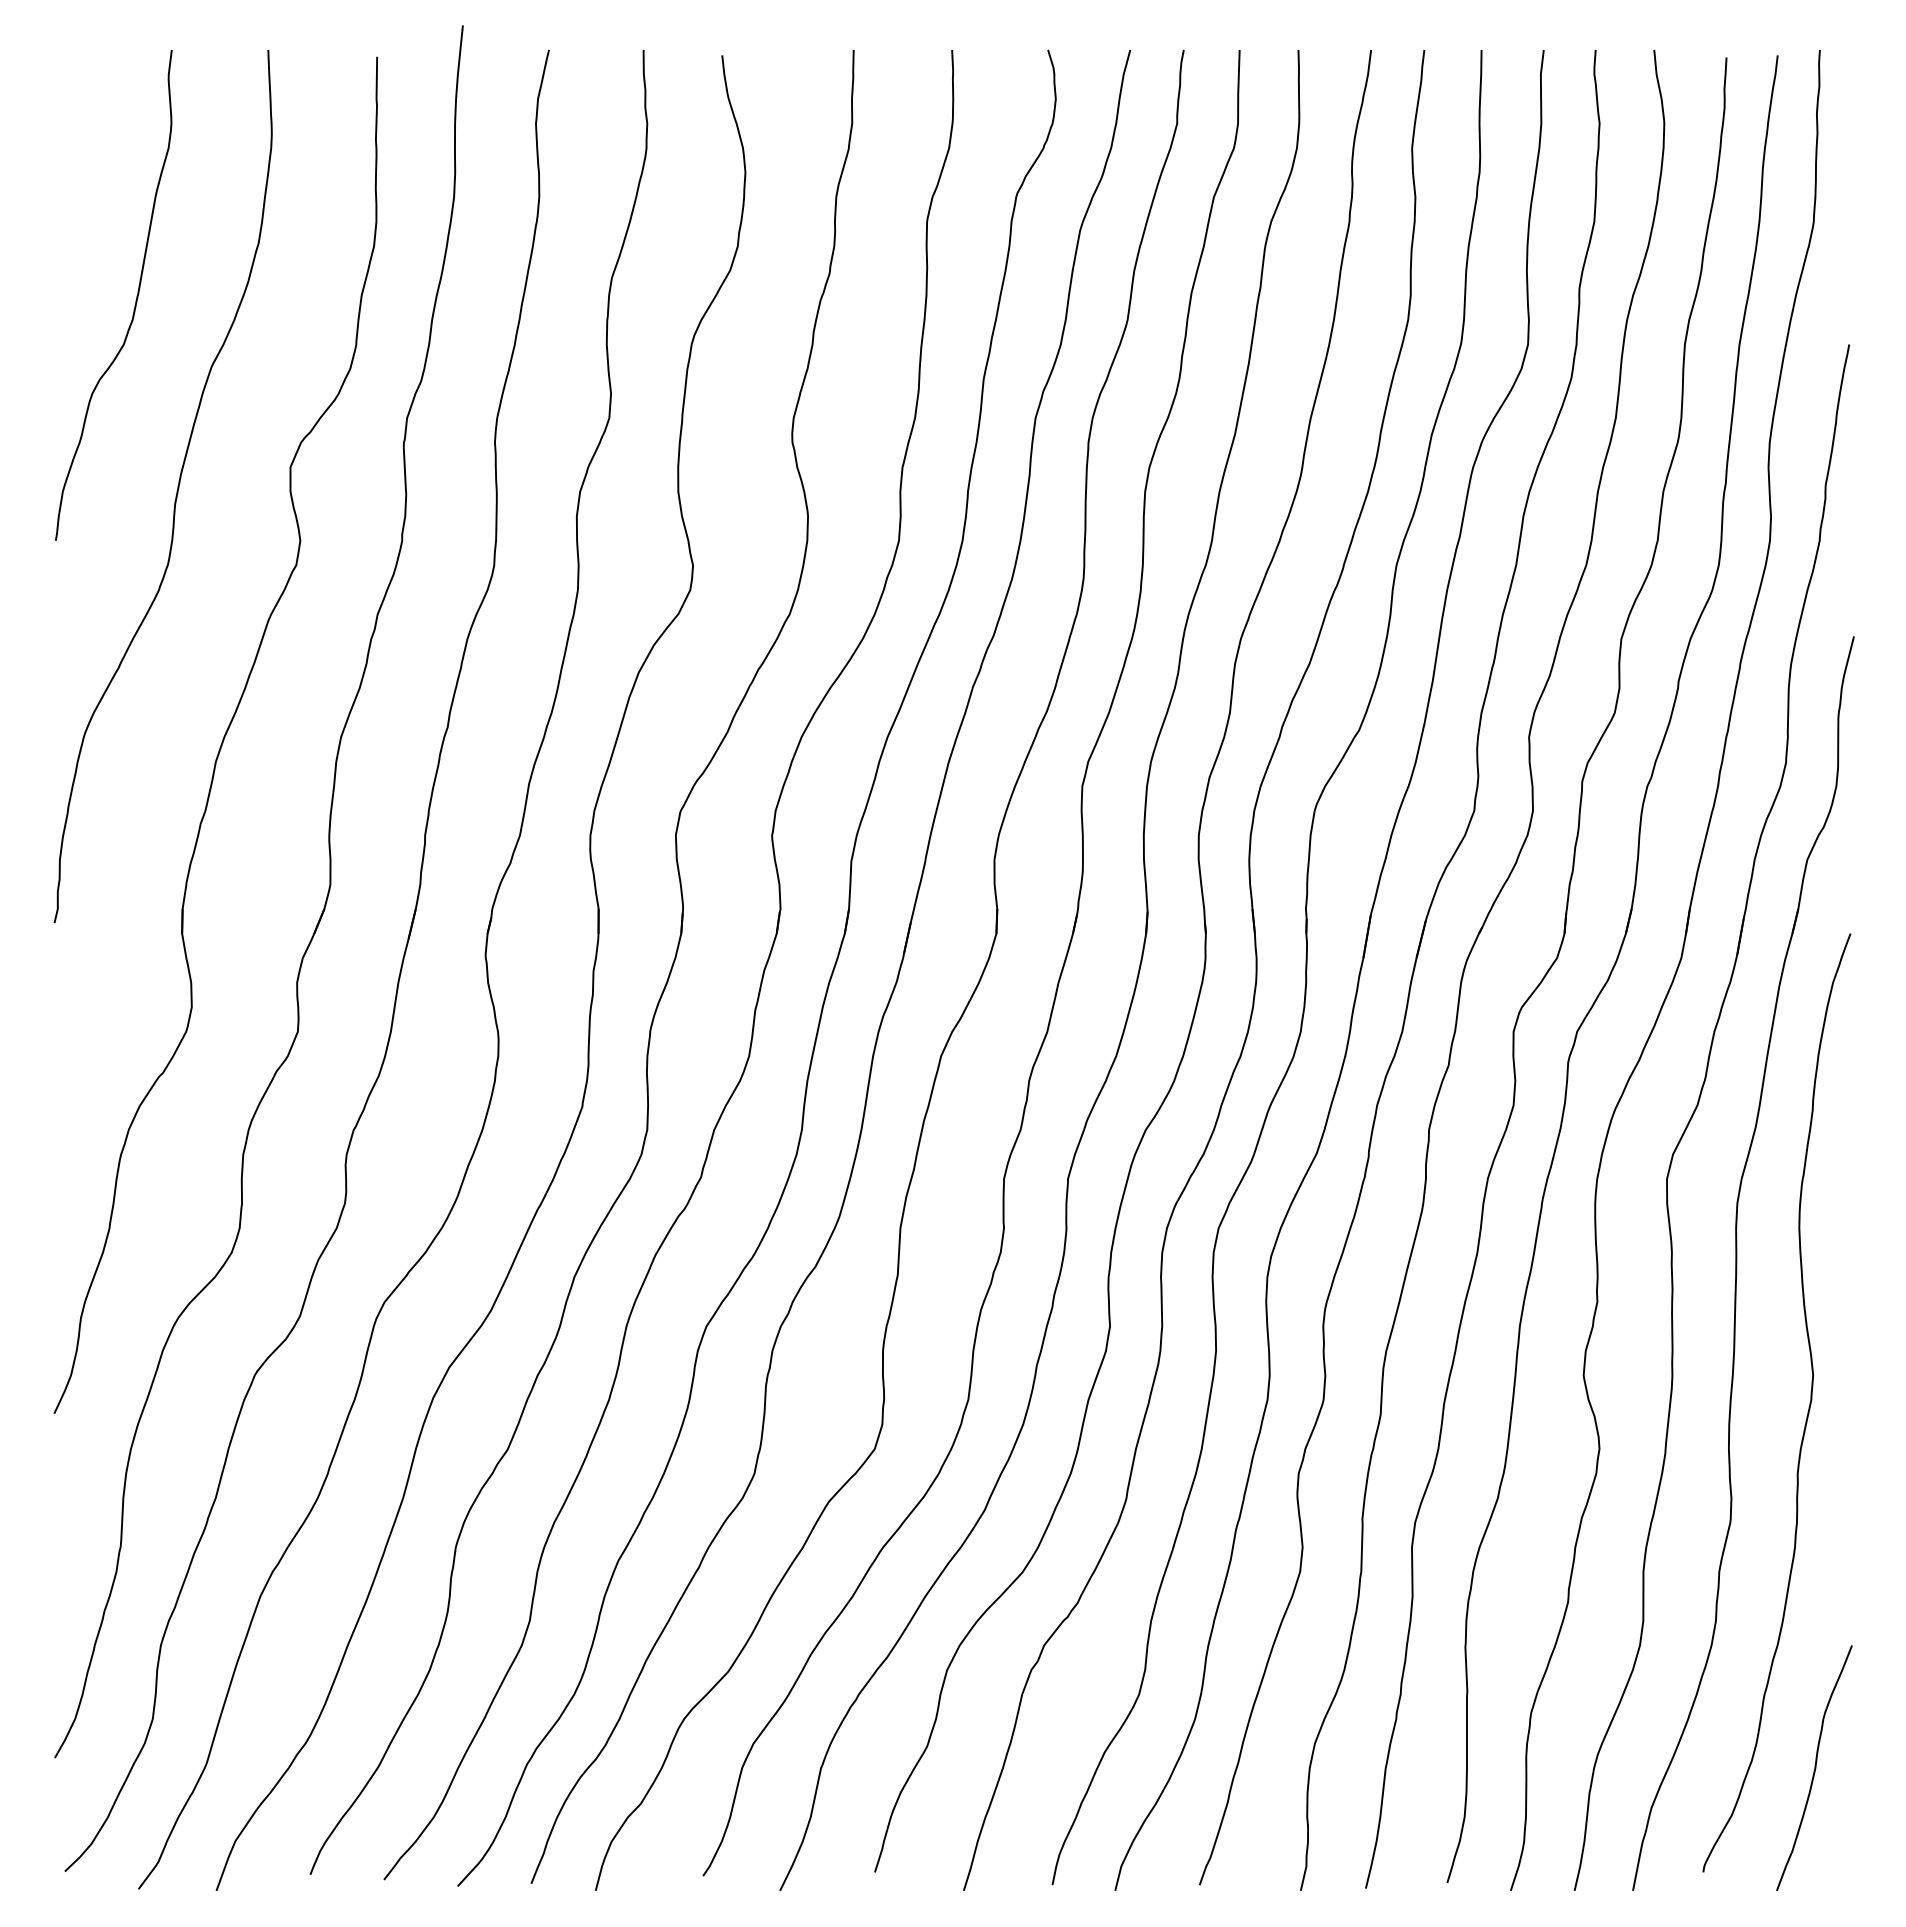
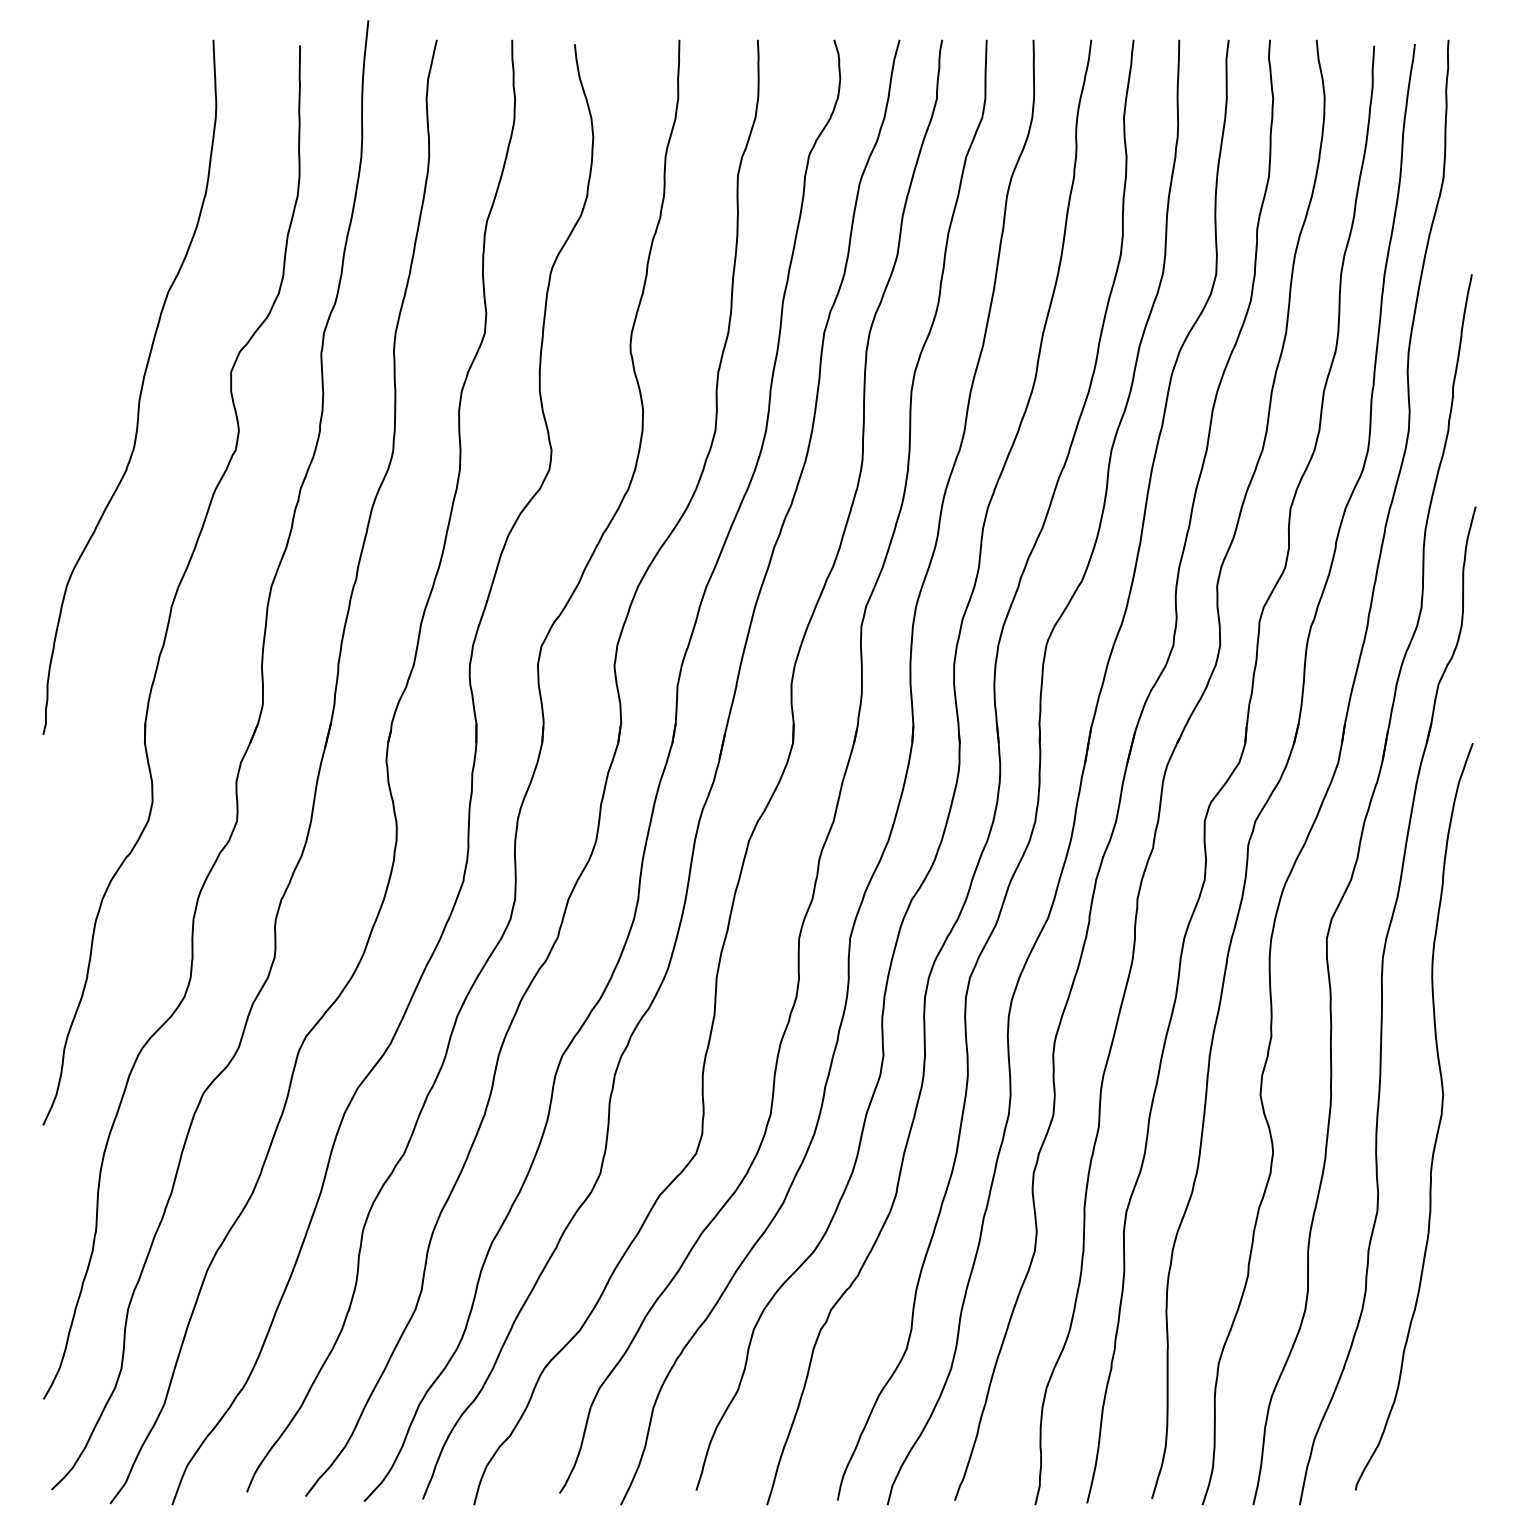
curve: (135, 300) -> (107, 239), removed
curve: (1814, 1767) -> (1444, 1406), removed

